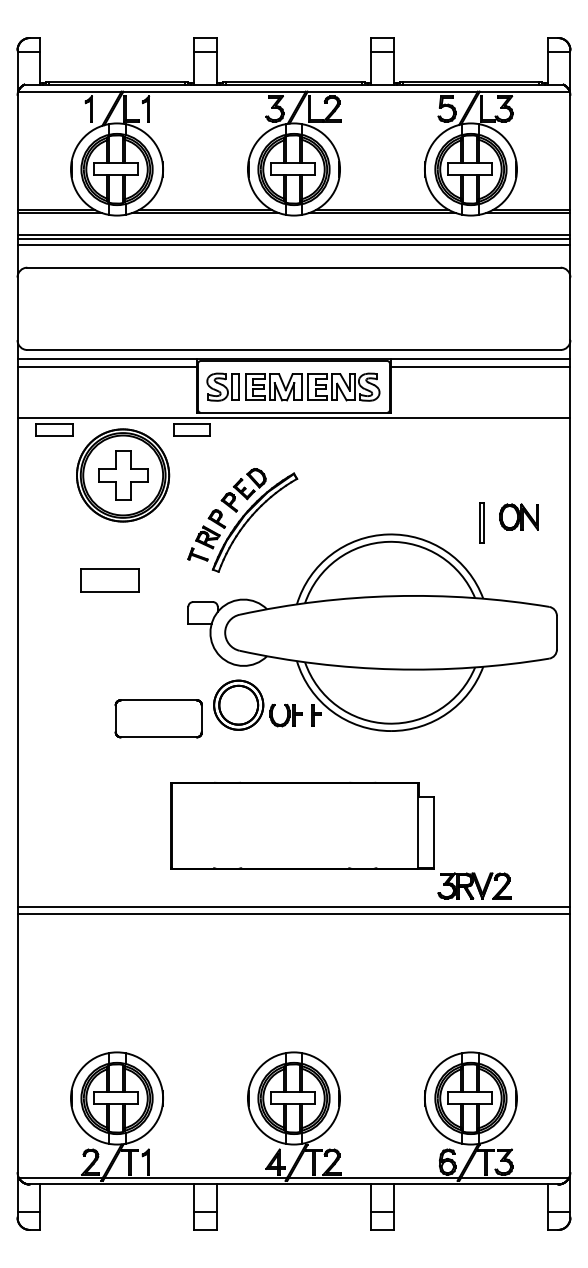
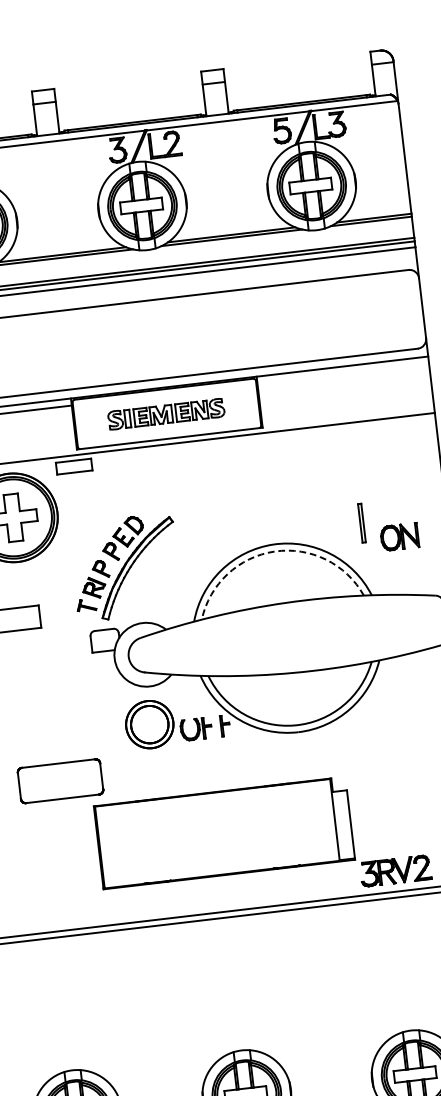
line: (480, 366) -> (342, 373), removed
part: (293, 386) -> (166, 413), size x0.7
part: (518, 516) -> (399, 536), moved
part: (242, 520) -> (125, 567), moved
arc: (388, 541) -> (274, 551), solid -> dashed
part: (158, 718) -> (60, 780), moved

